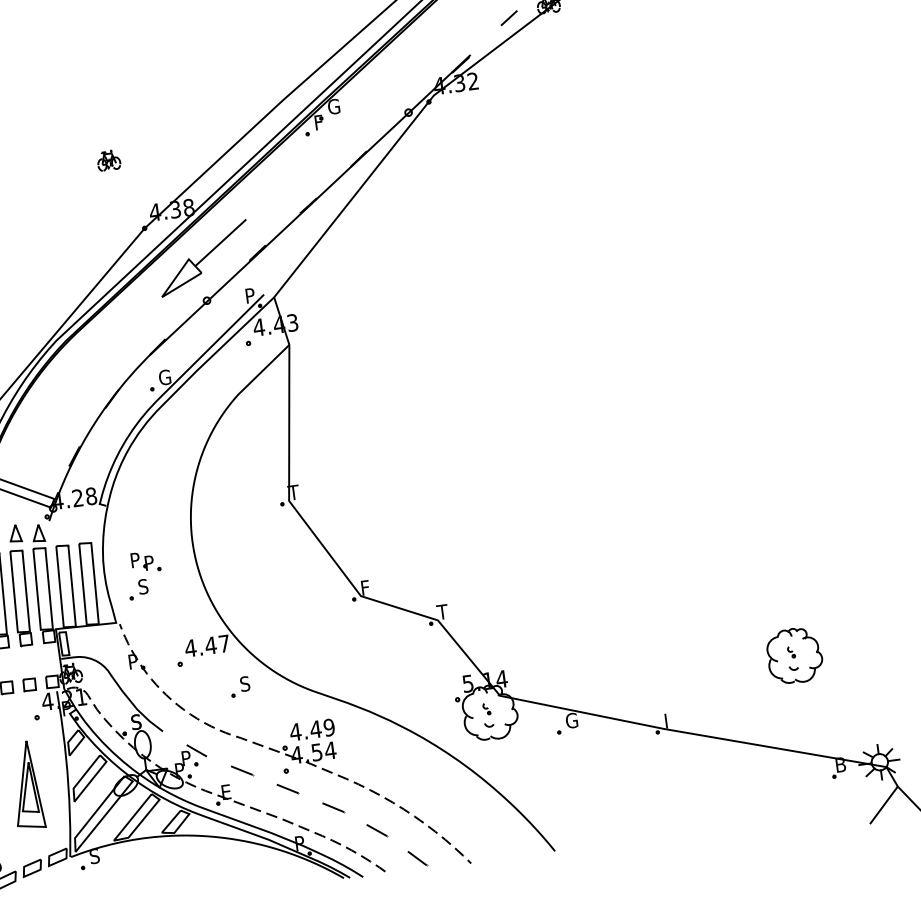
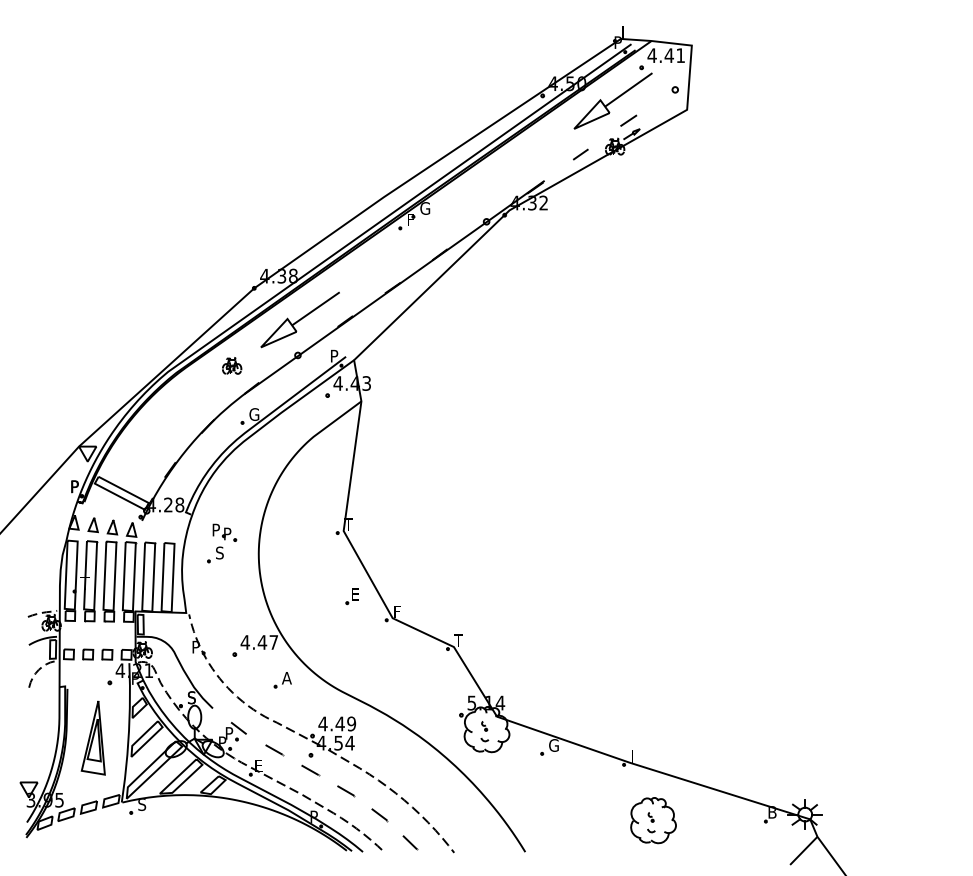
part: (109, 160) -> (232, 365), moved
part: (144, 575) -> (222, 543), moved
part: (308, 577) -> (351, 596), added
part: (794, 655) -> (653, 820), moved
text: (244, 683) -> (286, 677), S -> A

